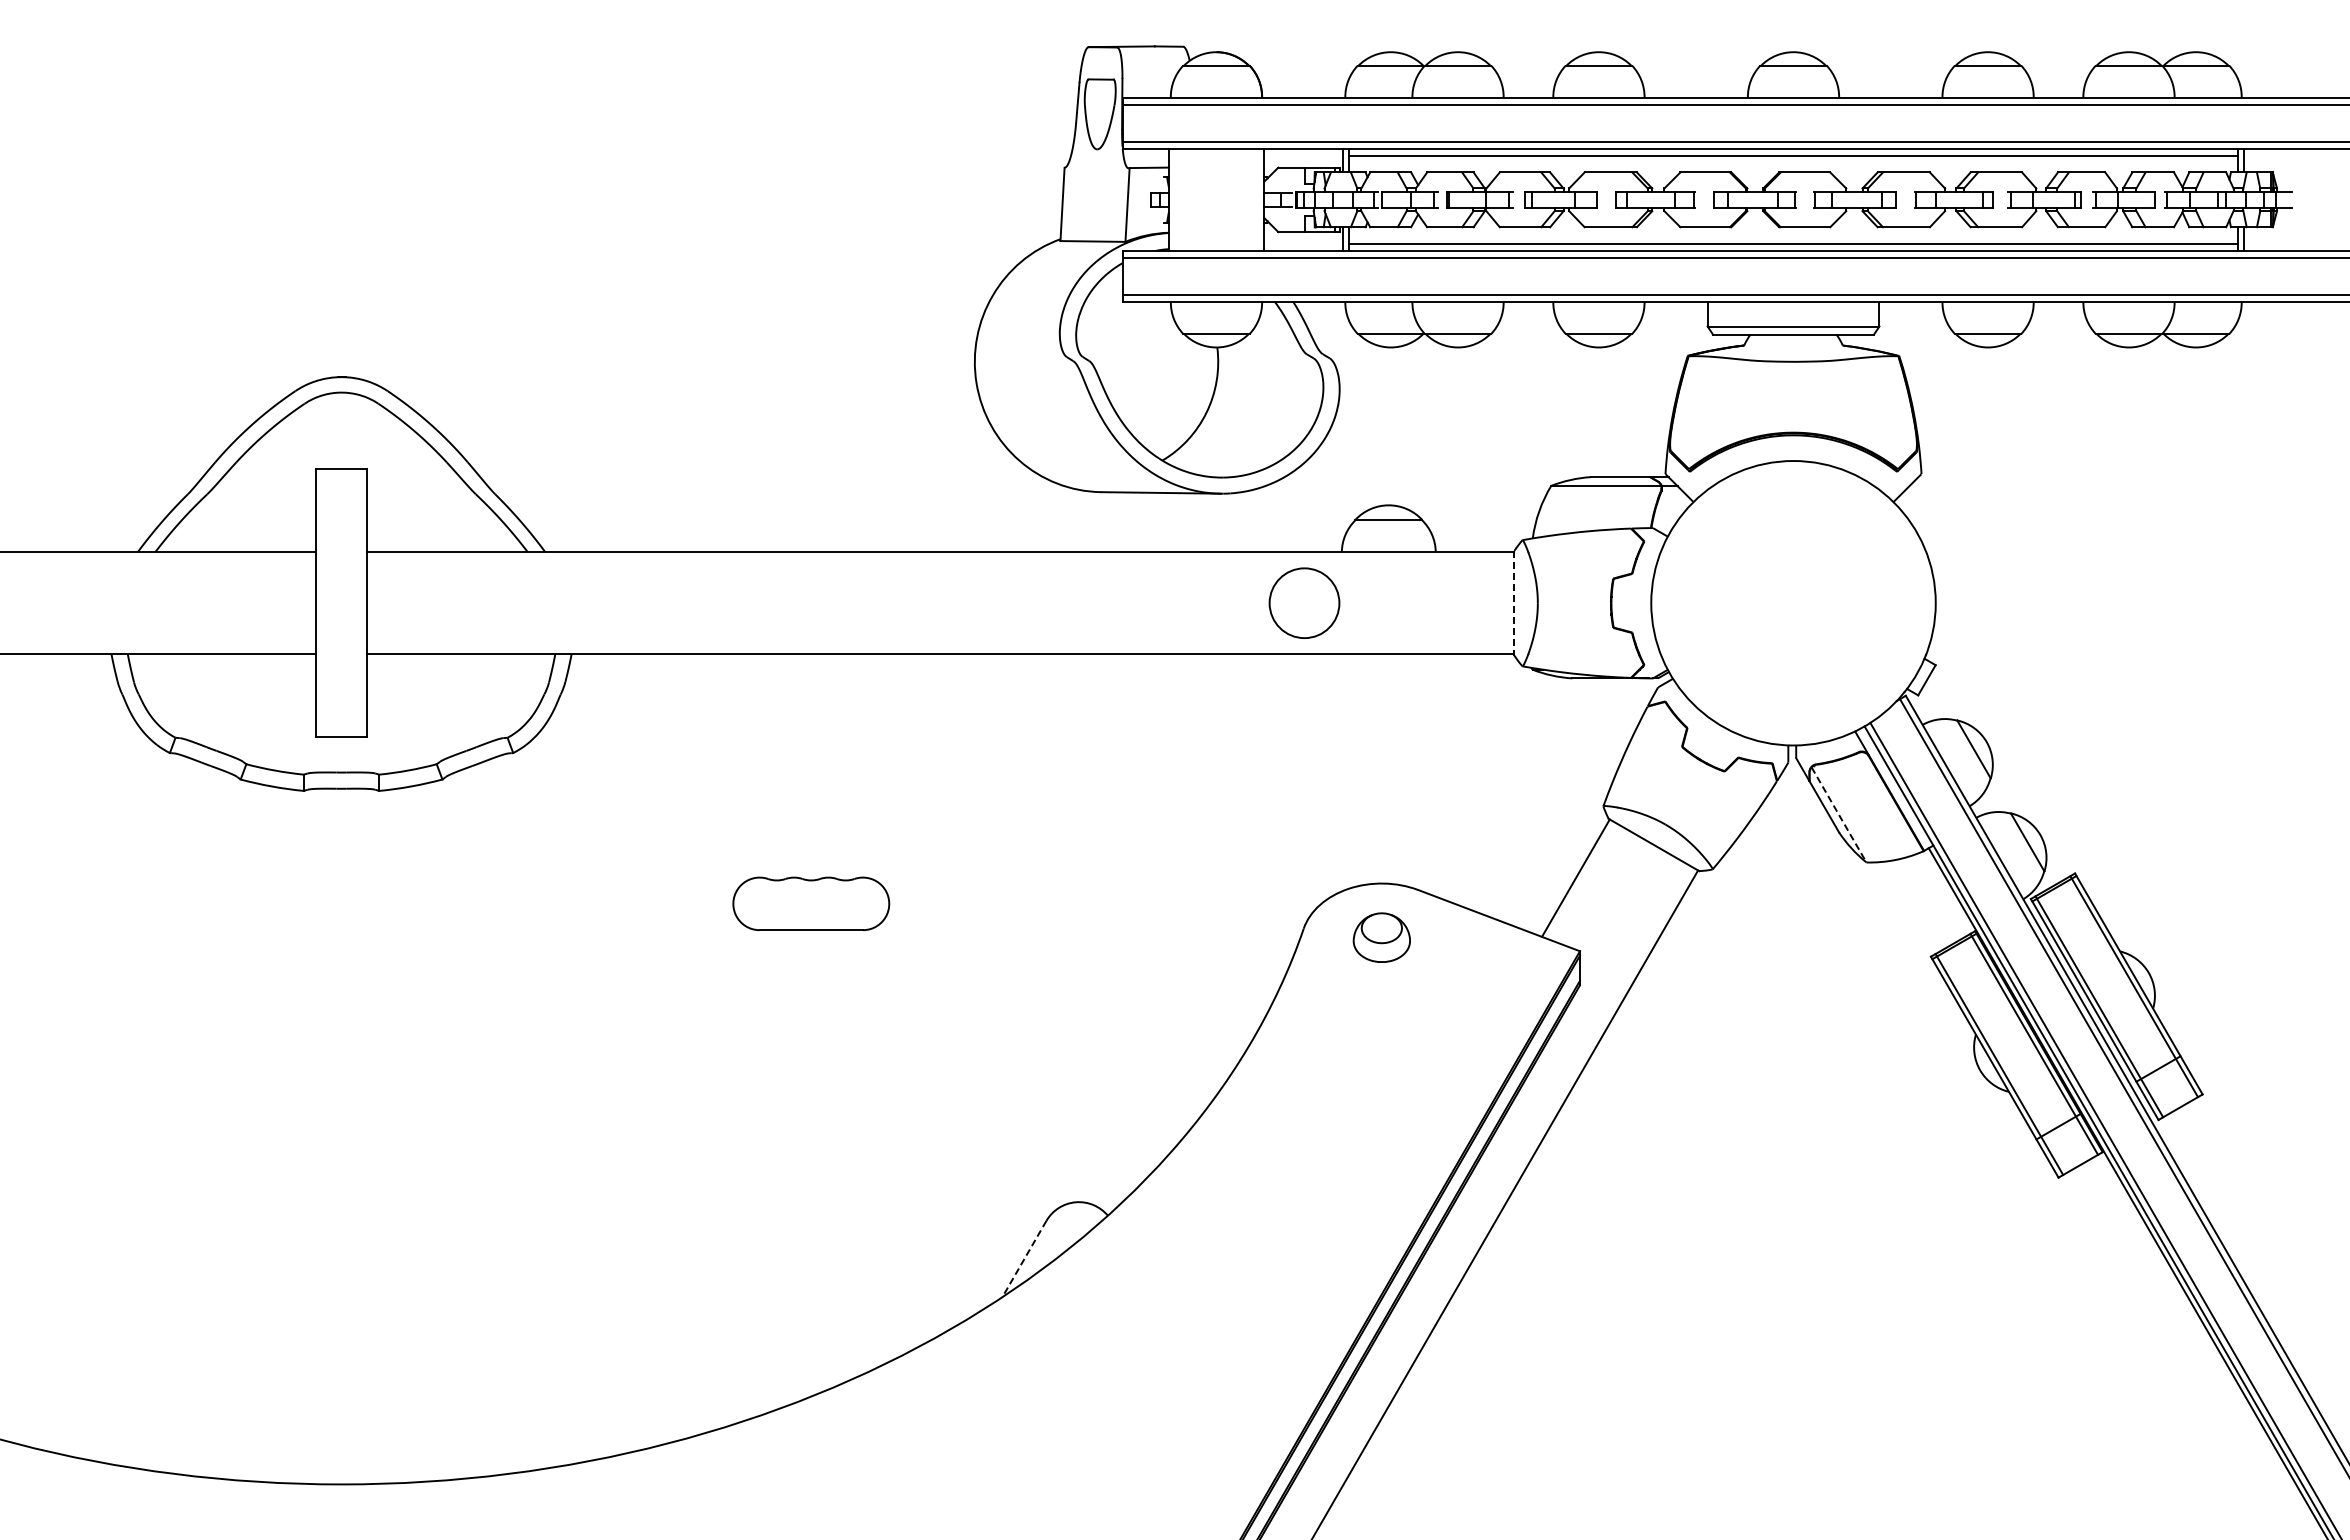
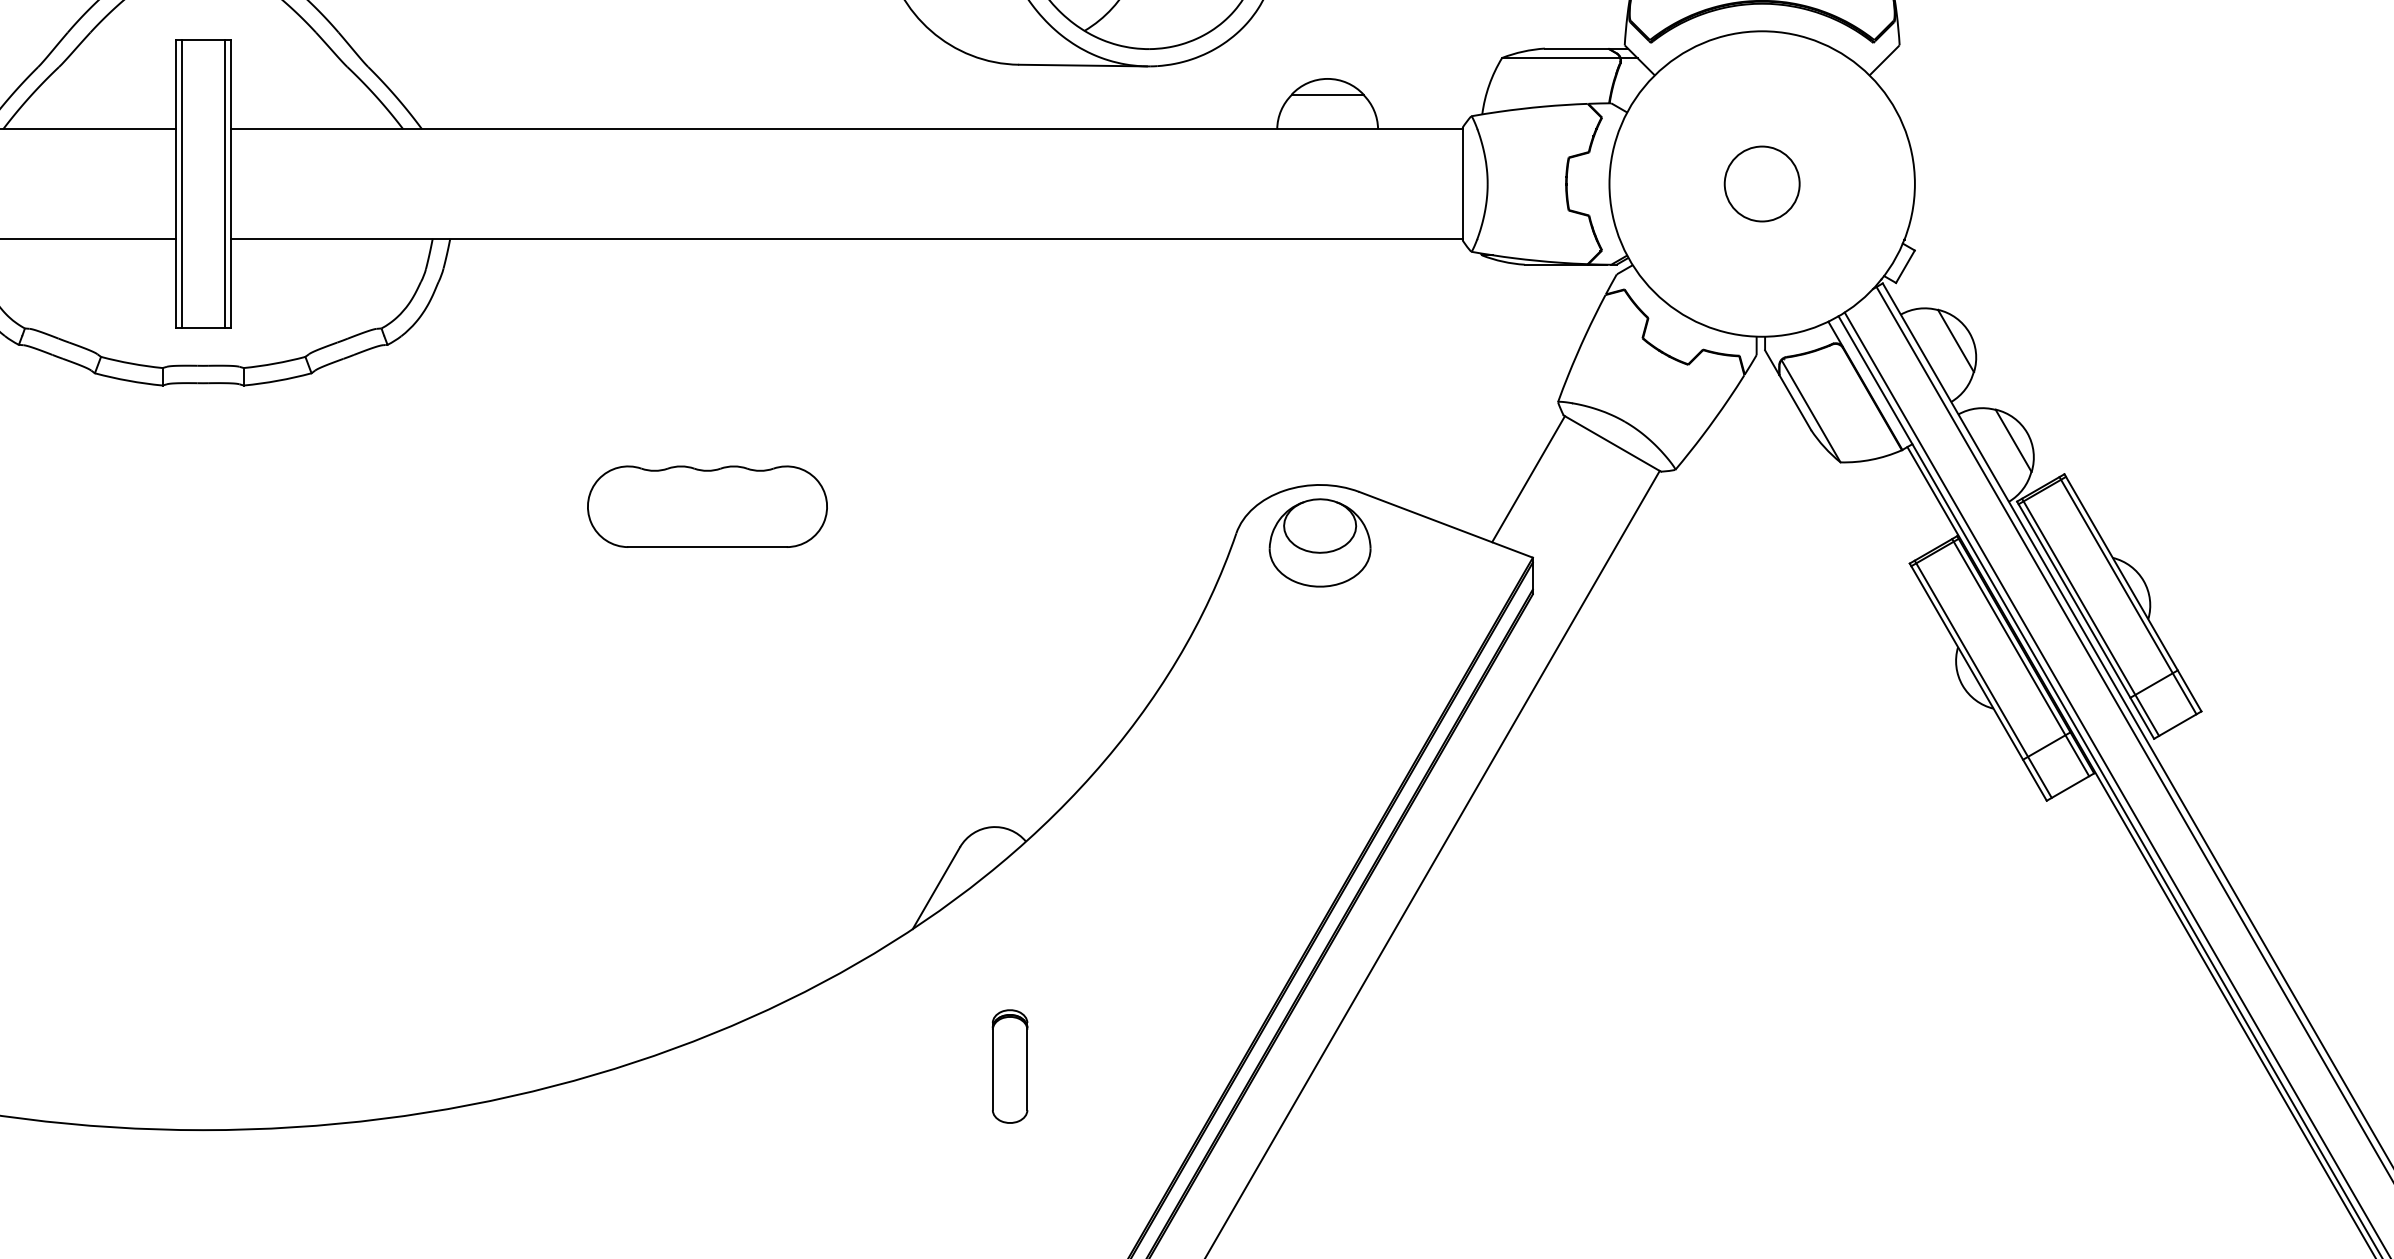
circle: (1304, 602) -> (1762, 183), moved
line: (321, 603) -> (181, 184), added
line: (361, 603) -> (224, 184), added
line: (1514, 603) -> (1462, 184), dashed -> solid
line: (1839, 814) -> (1811, 410), dashed -> solid
part: (811, 903) -> (707, 506), size x1.43
part: (1381, 937) -> (1319, 542), size x1.67
line: (1024, 1259) -> (936, 888), dashed -> solid
part: (1093, 1424) -> (1010, 1065), added

